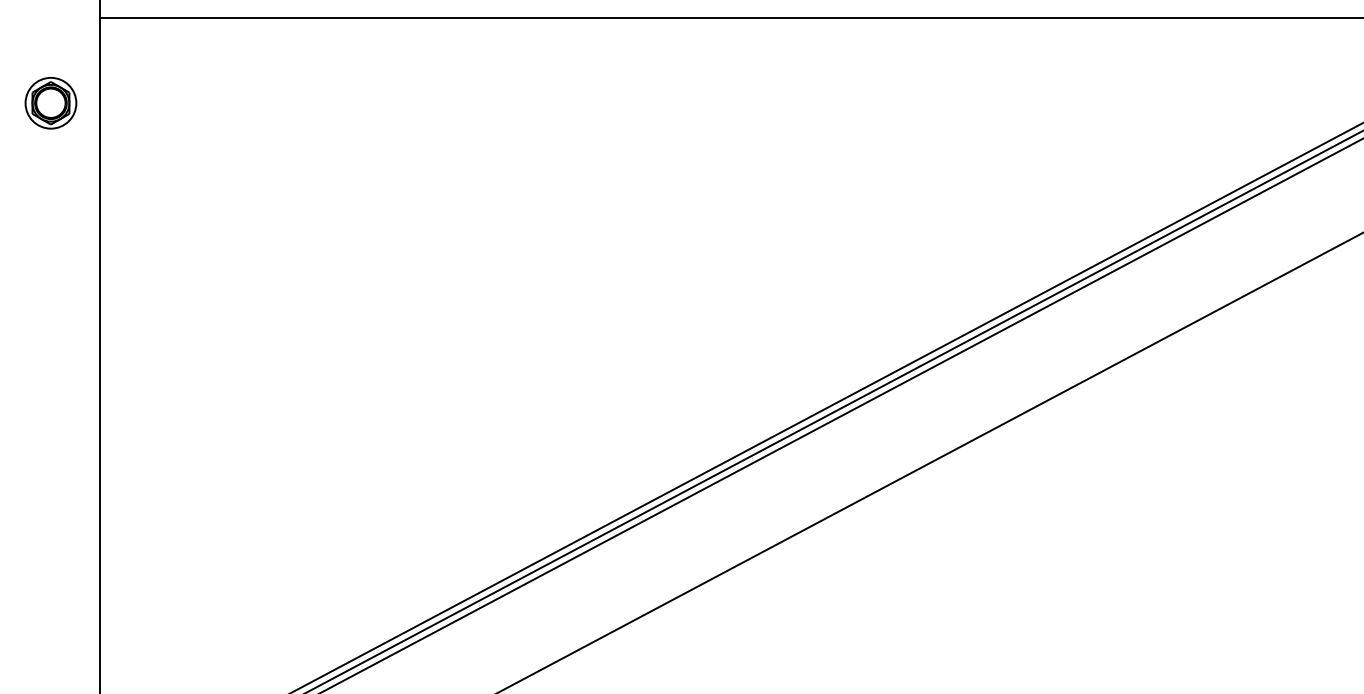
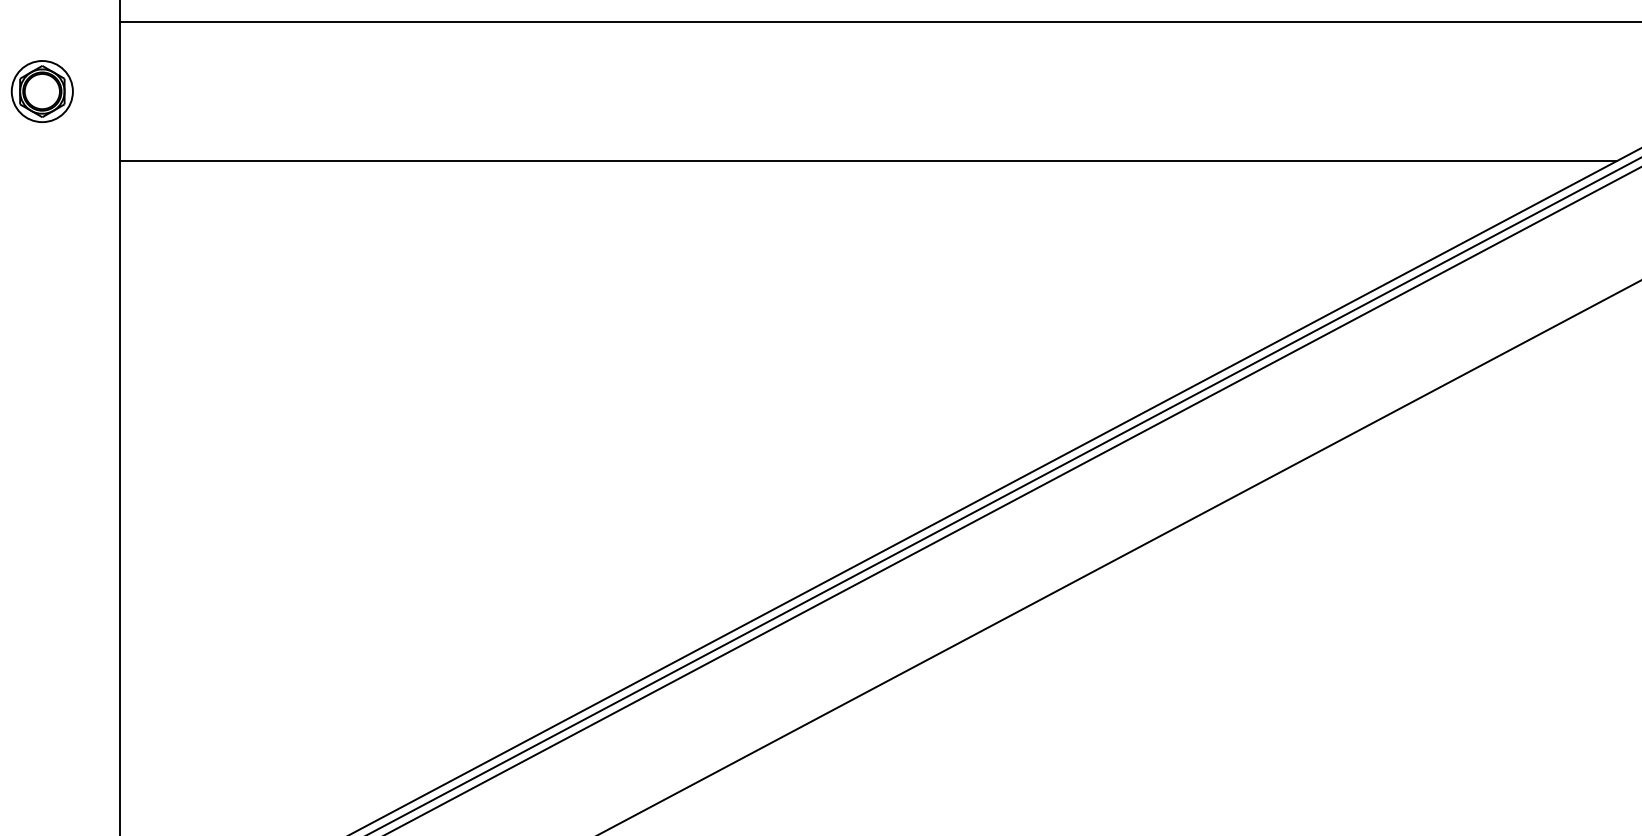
part: (50, 103) -> (41, 91), moved
line: (721, 133) -> (868, 161), added

